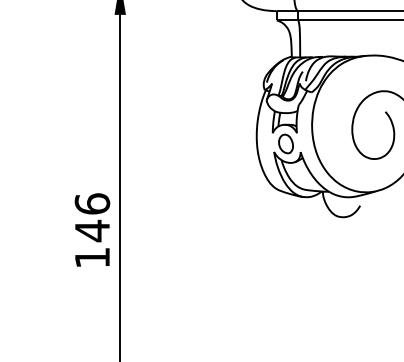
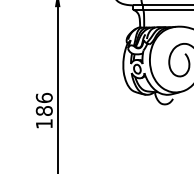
text: (90, 229) -> (43, 110), 146 -> 186

